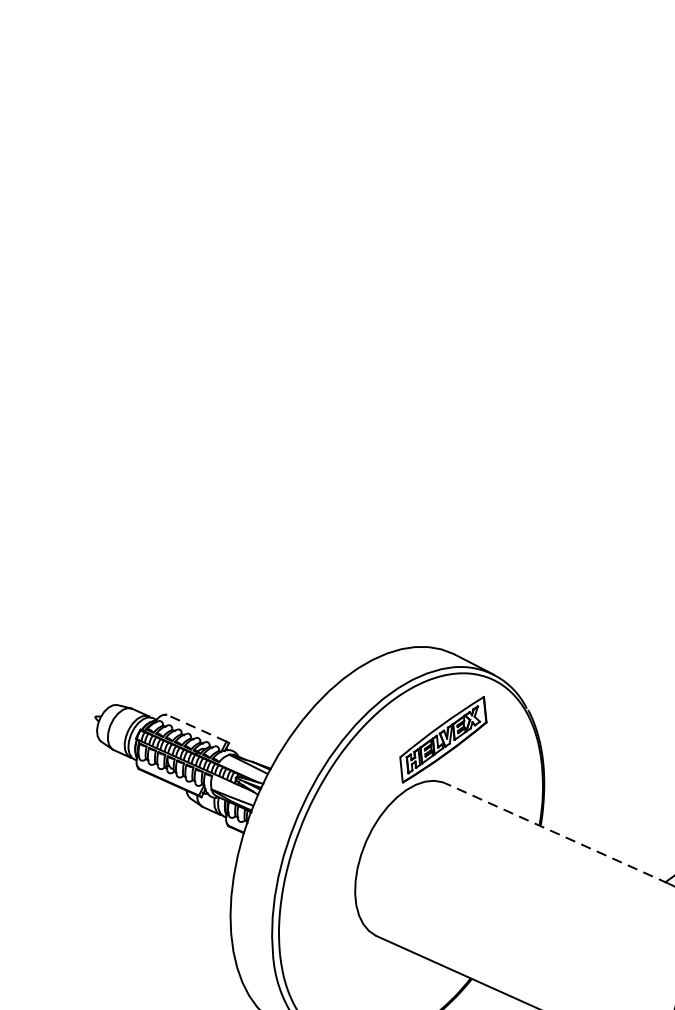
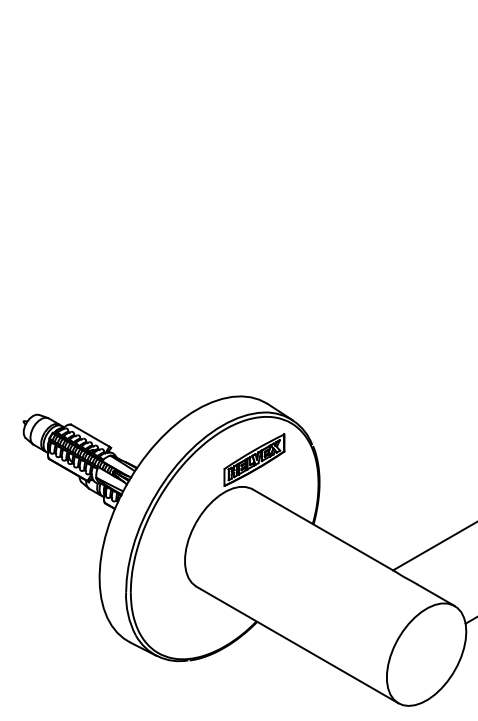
line: (196, 727) -> (90, 435), dashed -> solid
line: (556, 833) -> (323, 530), dashed -> solid

